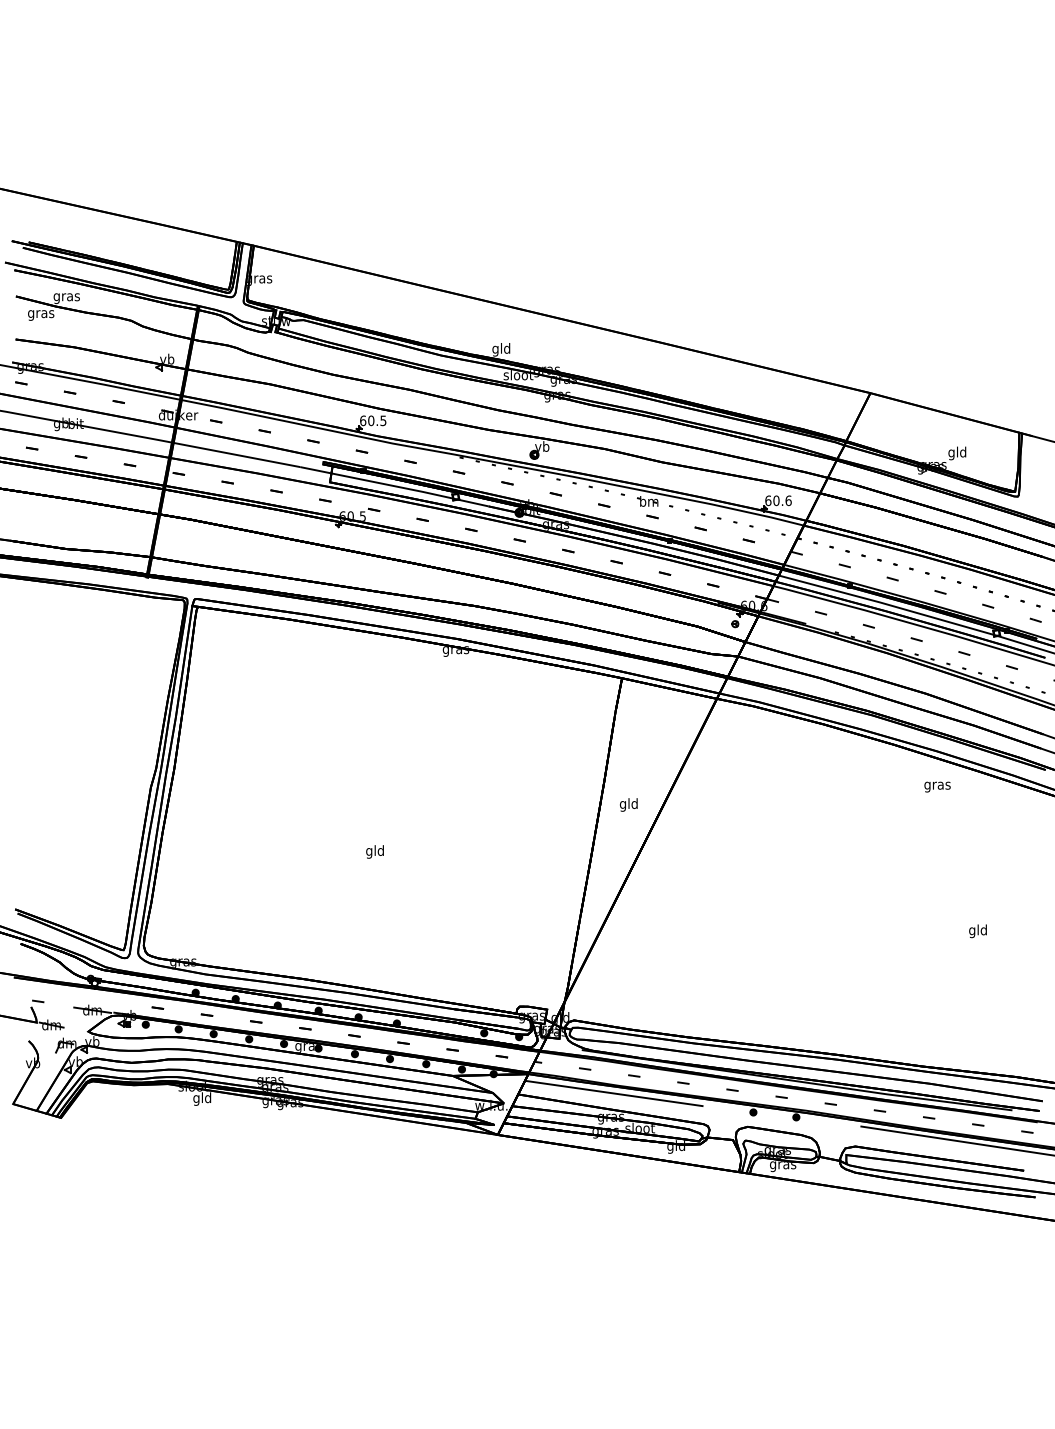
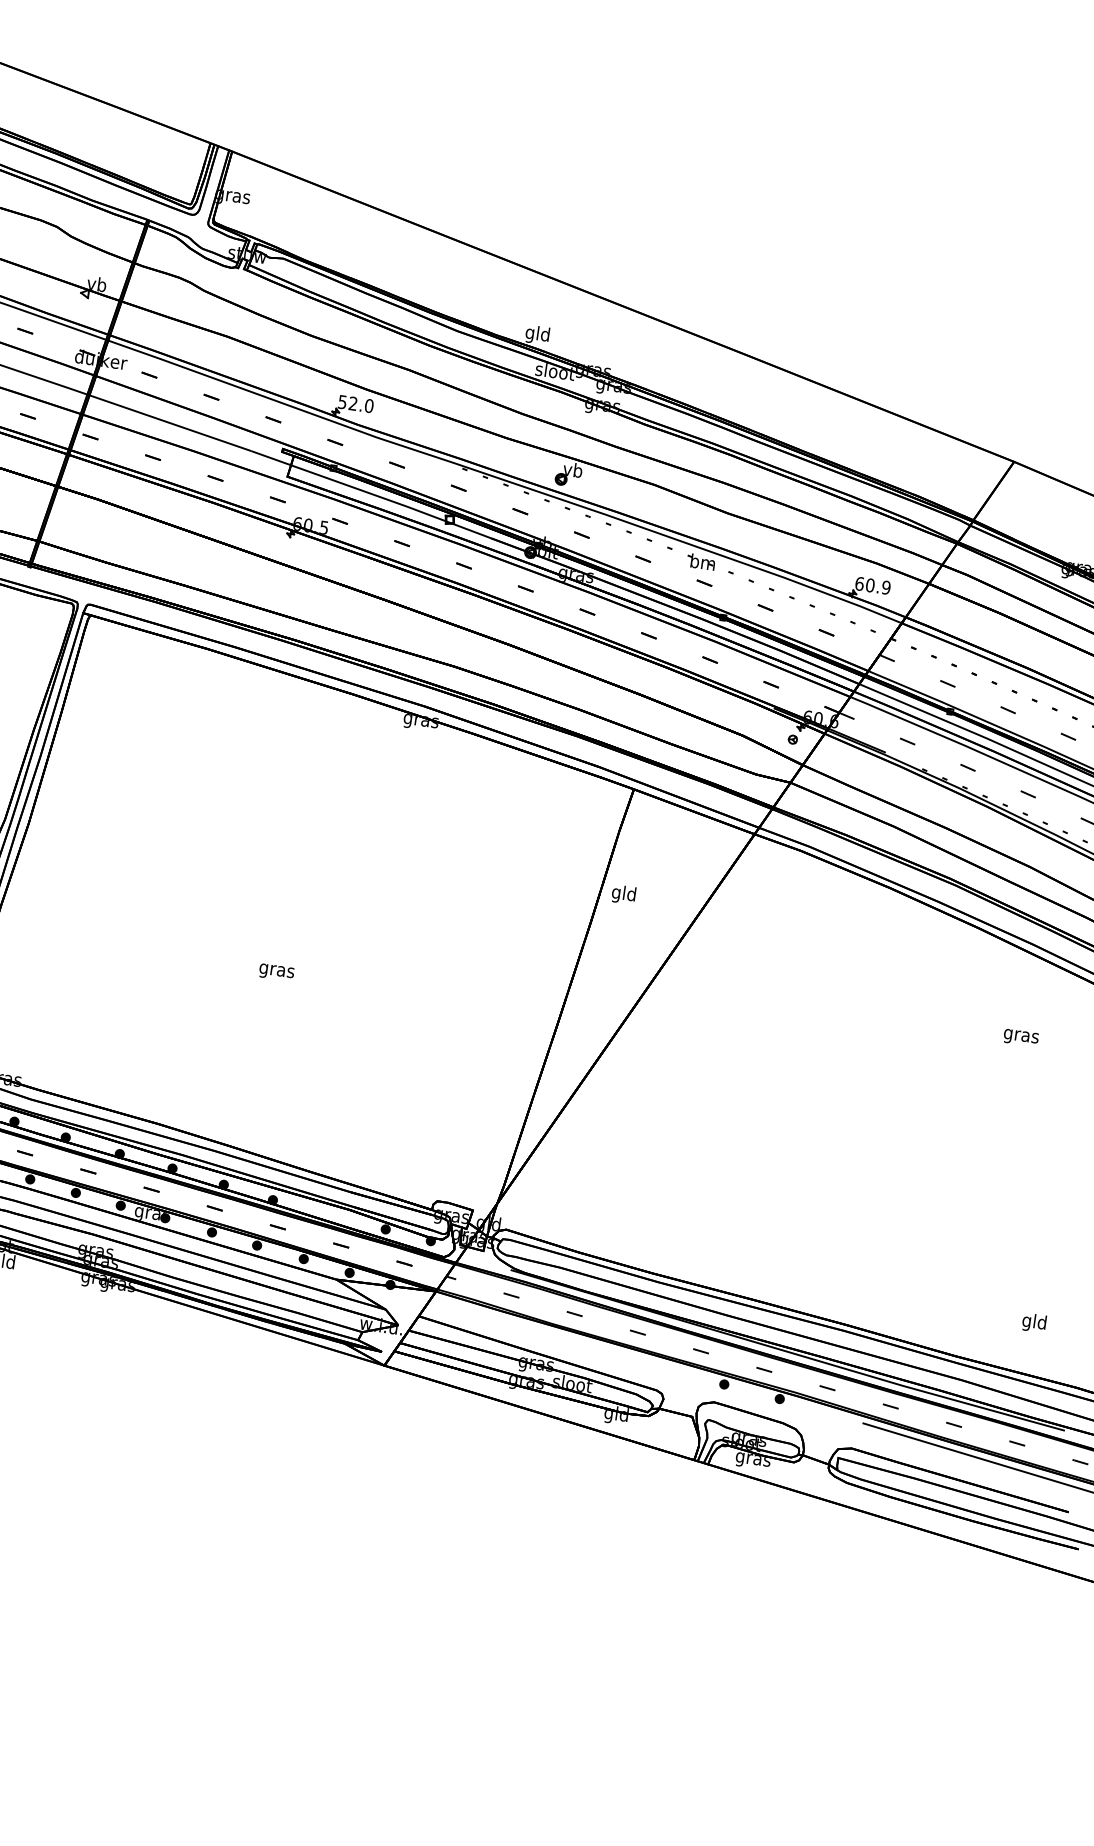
text: (373, 420) -> (356, 403), 60.5 -> 52.0
text: (788, 500) -> (886, 587), 60.6 -> 60.9
text: (937, 786) -> (1021, 1037), moved
text: (628, 804) -> (623, 894), moved
text: (375, 851) -> (277, 970), gld -> gras
text: (977, 931) -> (1033, 1323), moved
line: (613, 1093) -> (544, 1333), removed

